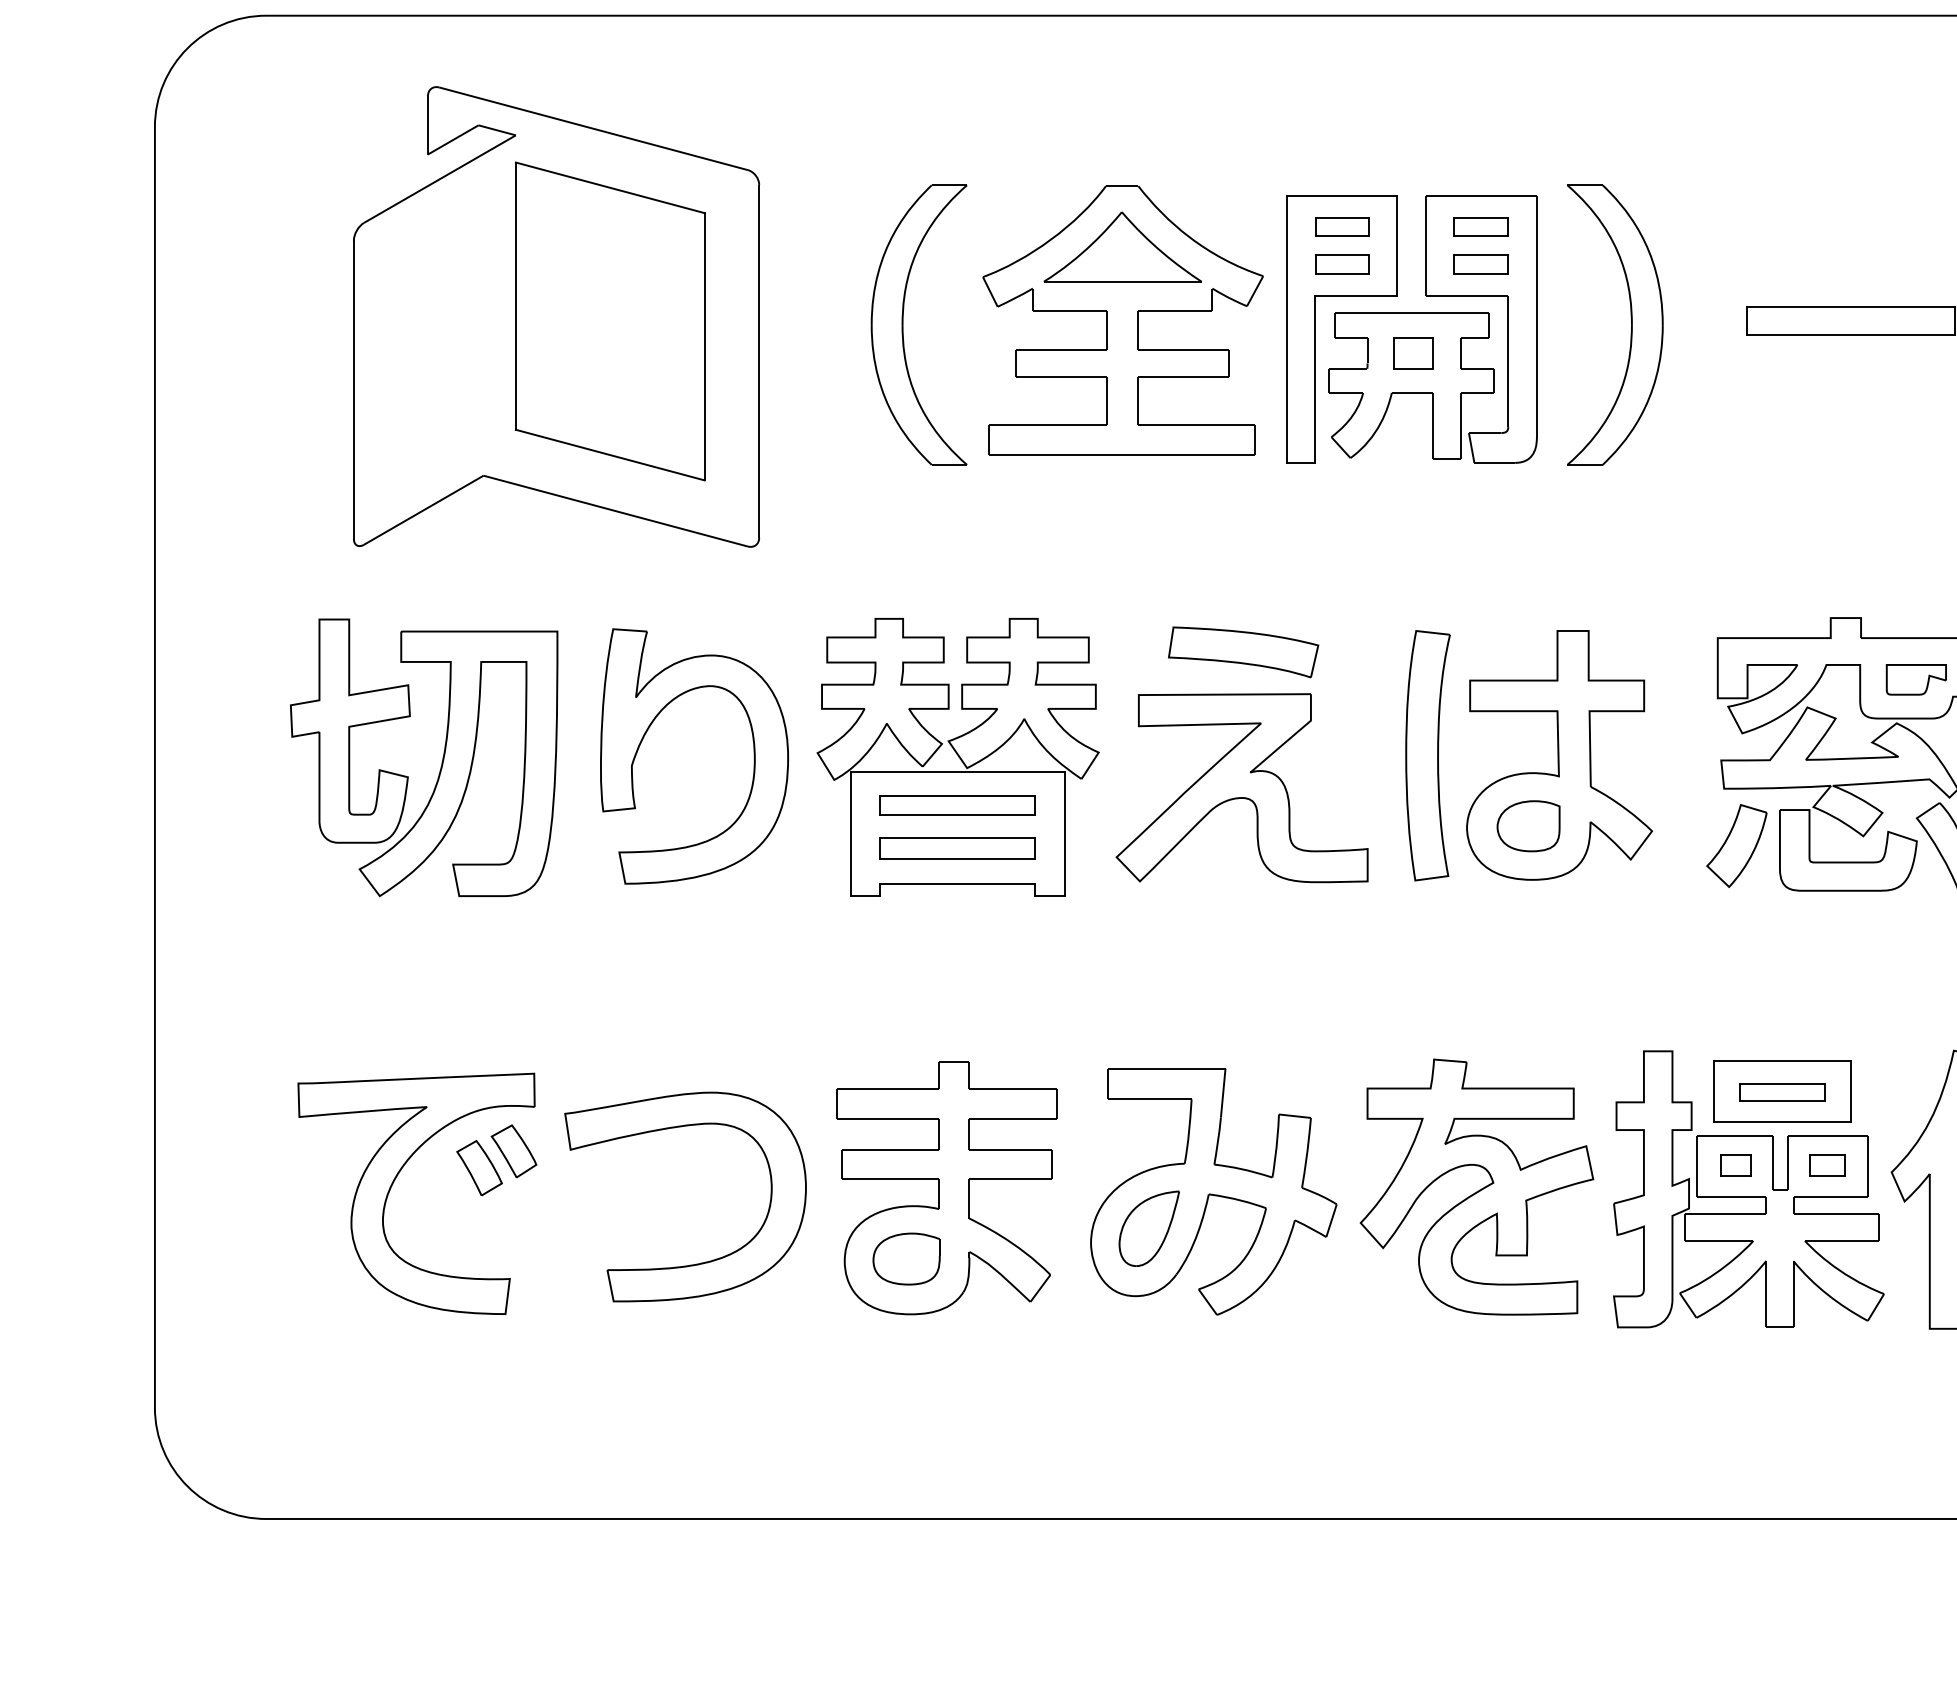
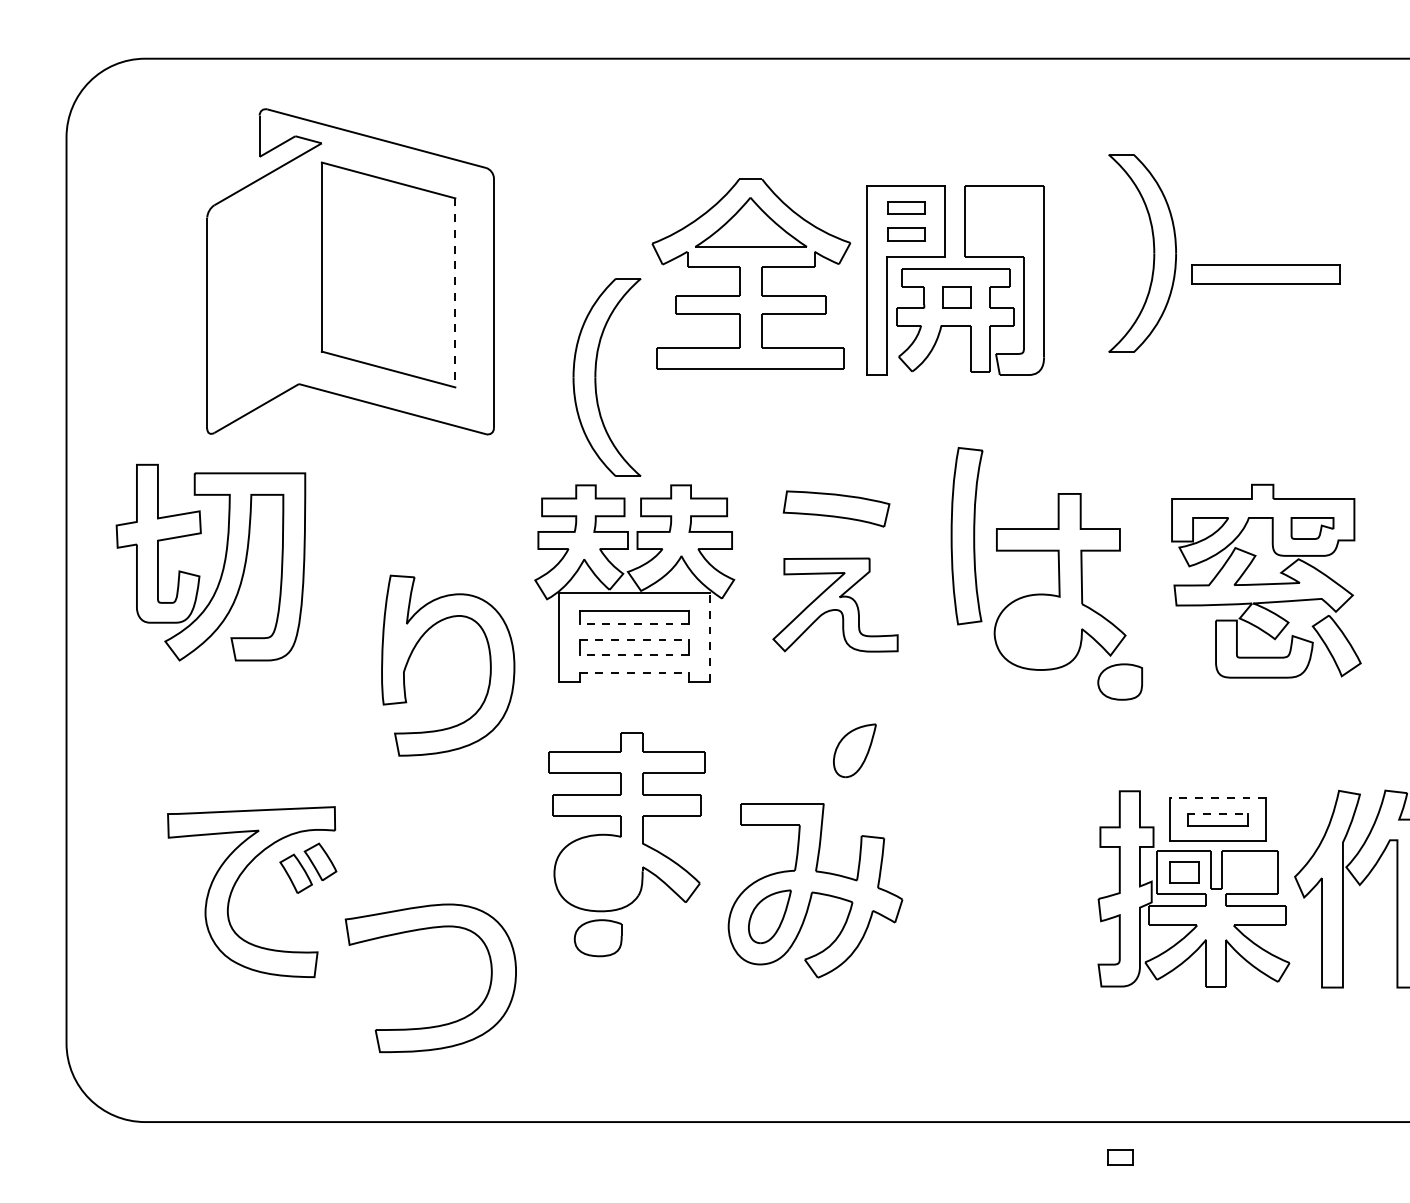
part: (1479, 226) -> (1003, 207), removed
part: (1479, 264) -> (1003, 234), removed
part: (904, 325) -> (596, 377), moved
part: (1630, 325) -> (1153, 253), moved
line: (704, 346) -> (455, 292), solid -> dashed
part: (649, 729) -> (416, 646), moved
part: (1427, 756) -> (966, 536), moved
part: (441, 757) -> (223, 562), moved
part: (1242, 787) -> (835, 604), size x0.7
line: (957, 814) -> (634, 623), solid -> dashed
part: (1527, 825) -> (1119, 681), moved
line: (1065, 833) -> (710, 637), solid -> dashed
line: (957, 838) -> (634, 640), solid -> dashed
part: (1736, 846) -> (1185, 646), removed
line: (957, 859) -> (634, 655), solid -> dashed
line: (957, 884) -> (634, 673), solid -> dashed
part: (1268, 993) -> (854, 750), added
line: (1782, 1061) -> (1217, 798), solid -> dashed
line: (1783, 1084) -> (1218, 814), solid -> dashed
part: (1735, 1166) -> (1184, 872), size x1.4
part: (1827, 1166) -> (1120, 1157), moved
part: (1476, 1187) -> (1001, 887), removed
part: (946, 1188) -> (626, 822), moved
part: (699, 1262) -> (440, 1024), moved

